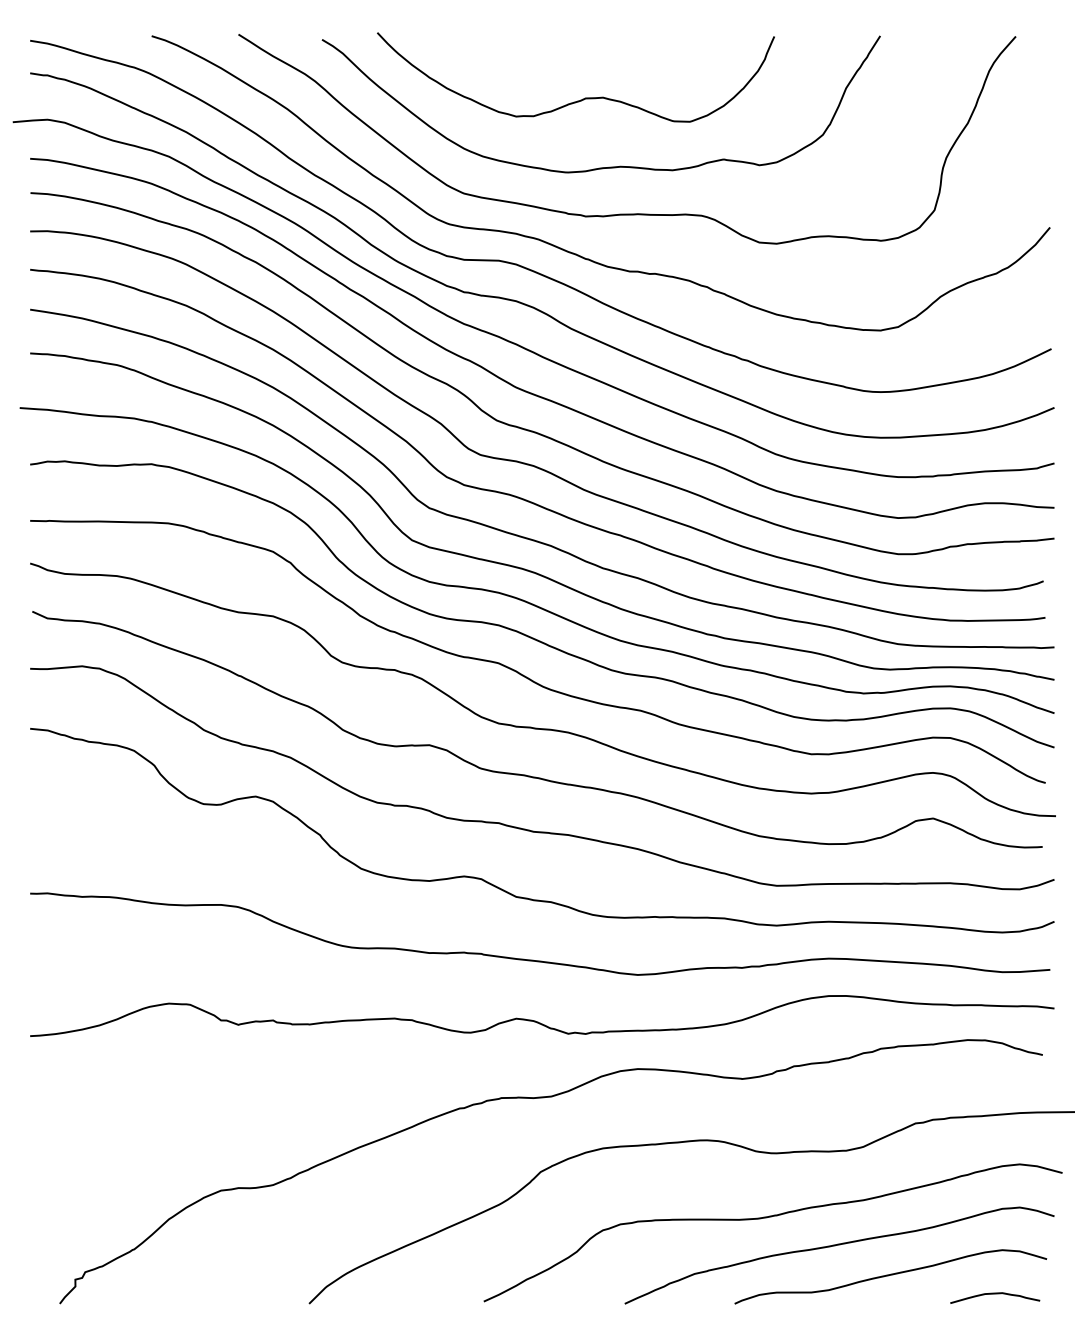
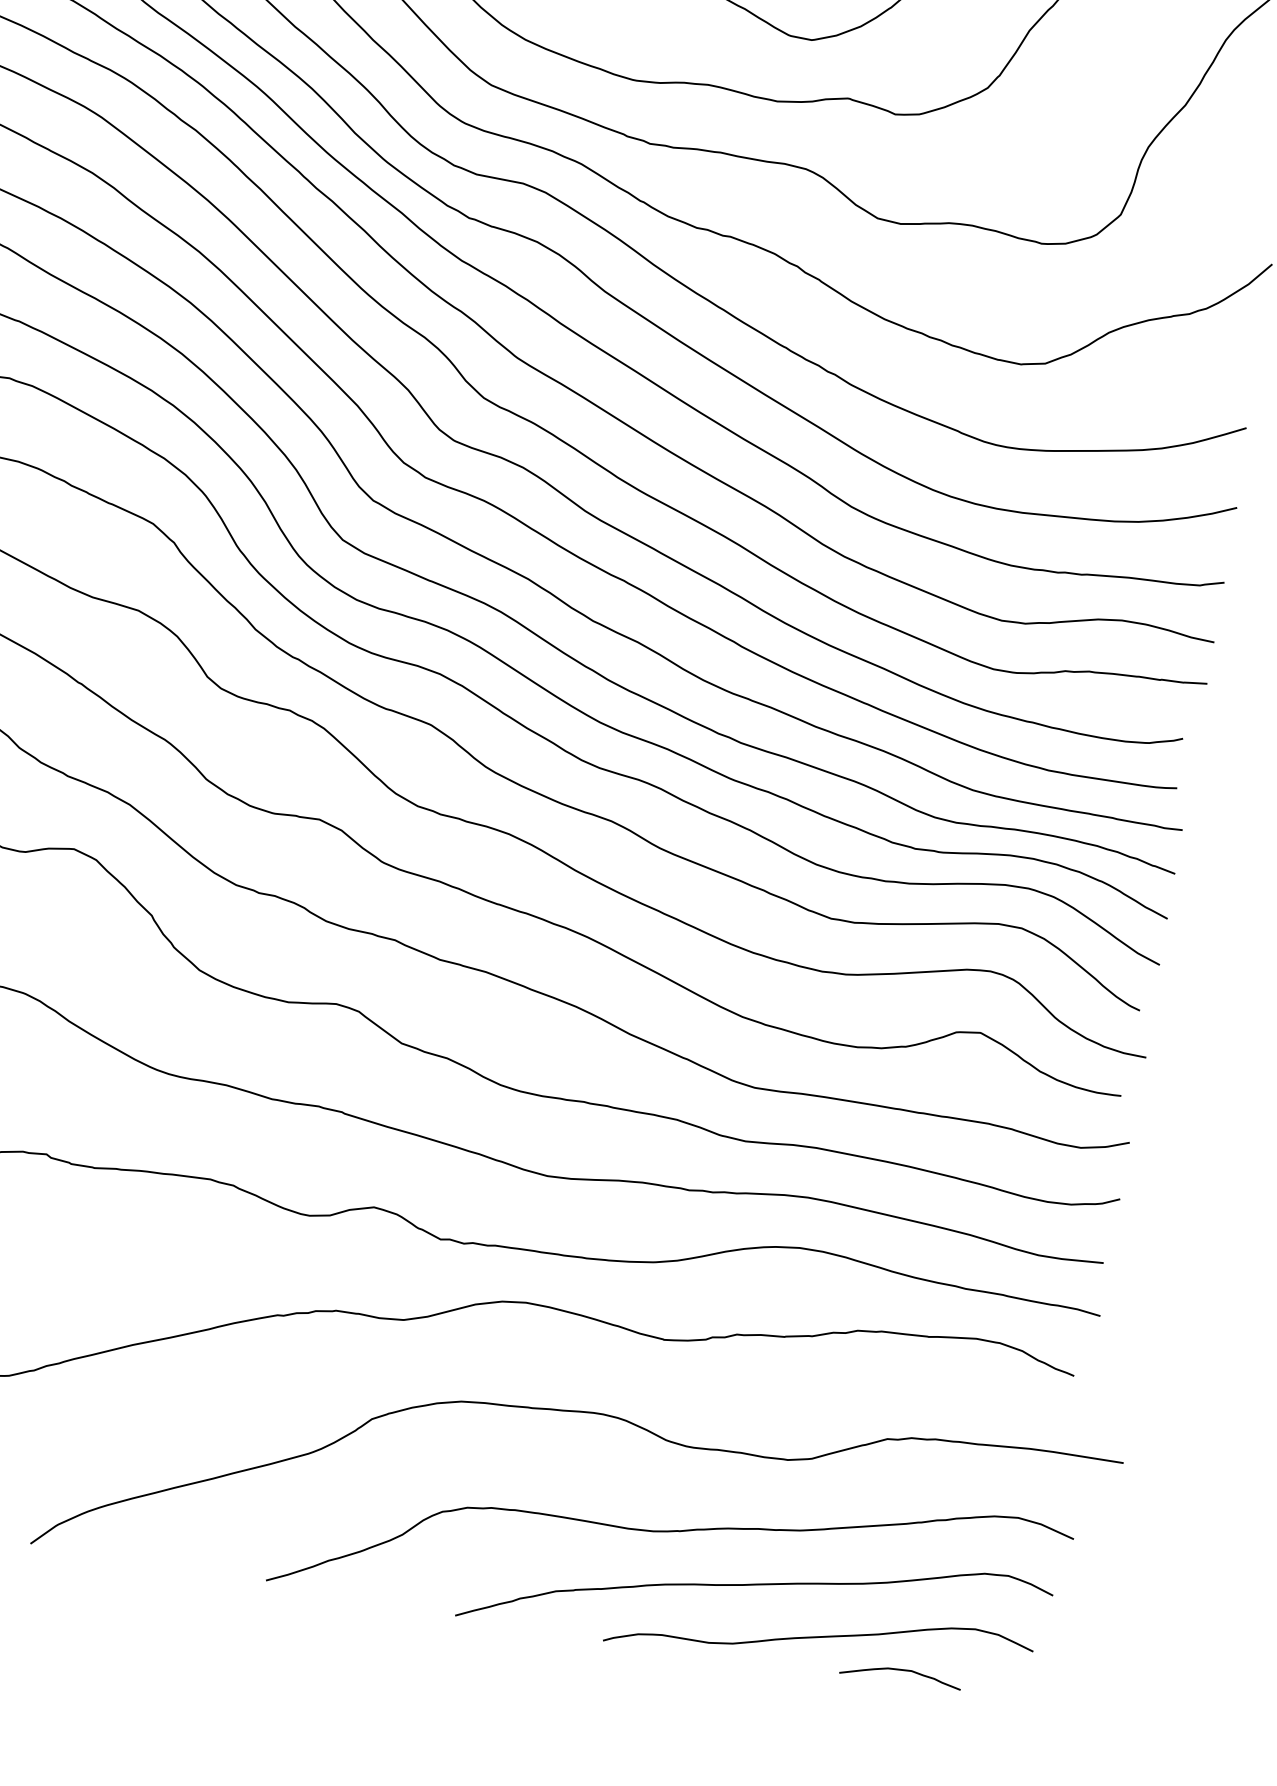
curve: (995, 1294) -> (902, 1671), moved

